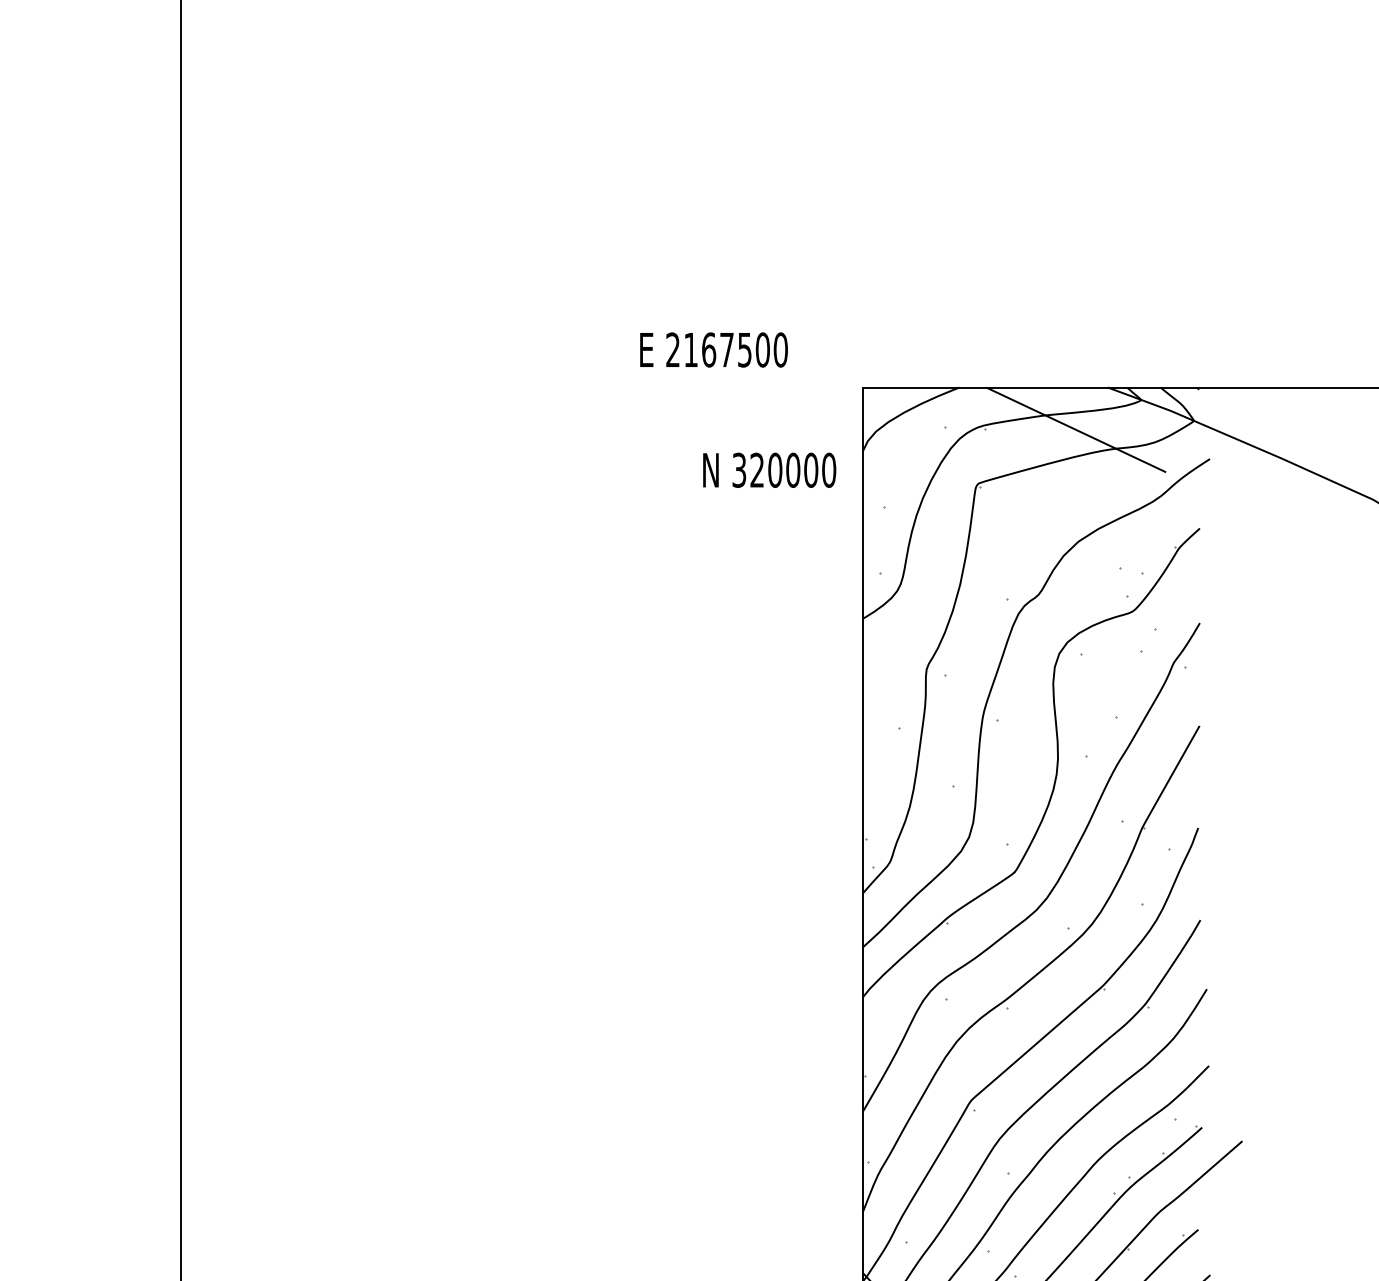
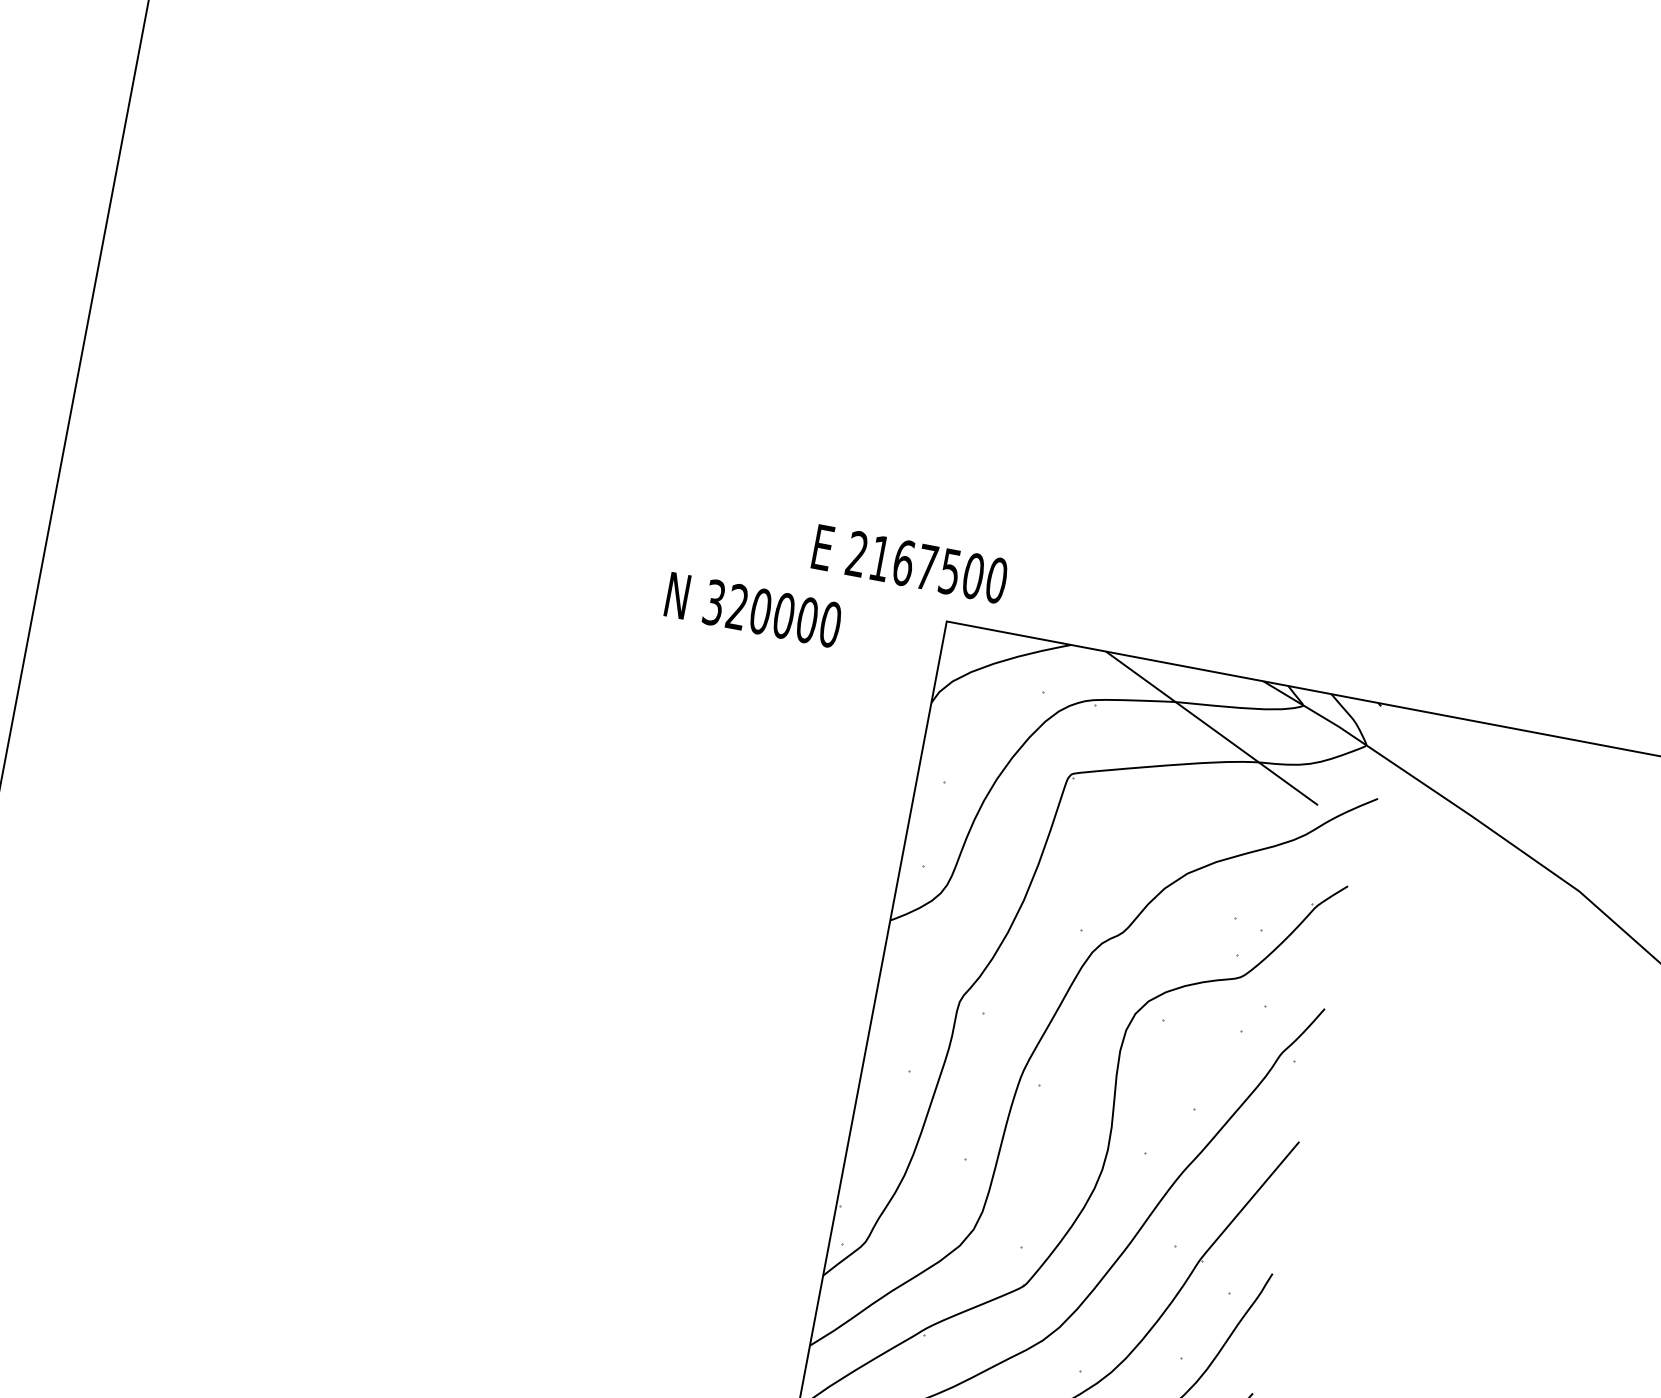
text: (713, 349) -> (909, 563), moved
text: (769, 469) -> (753, 609), moved

